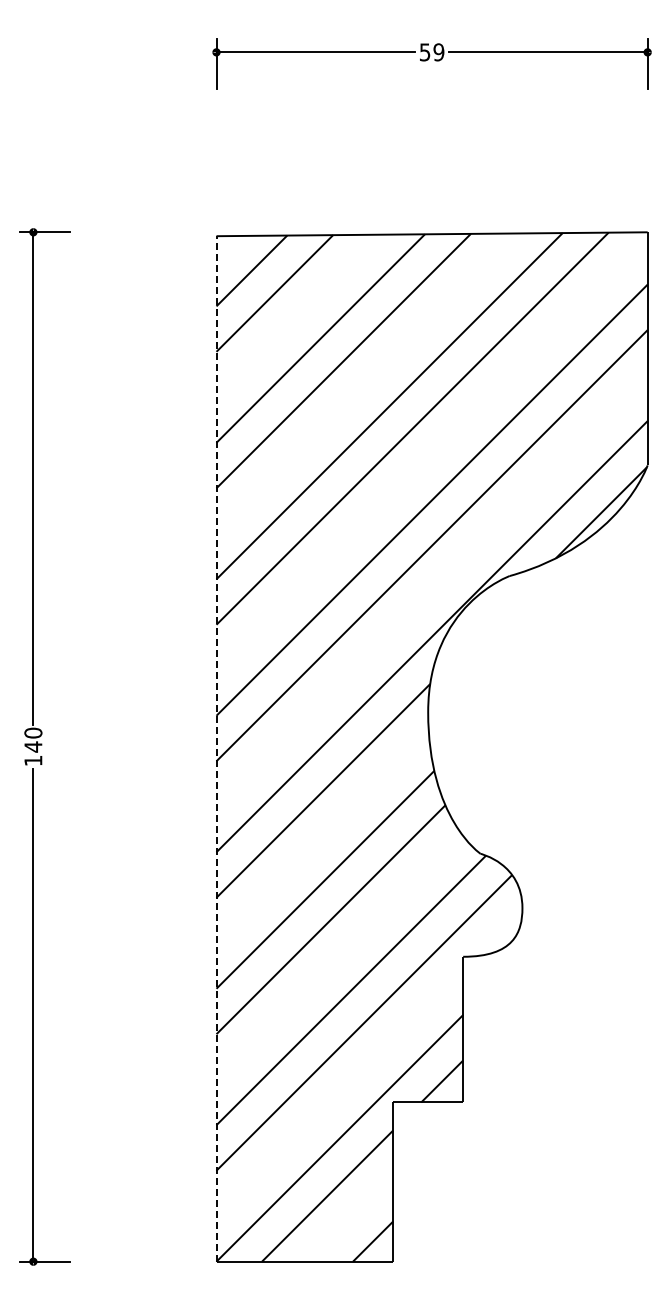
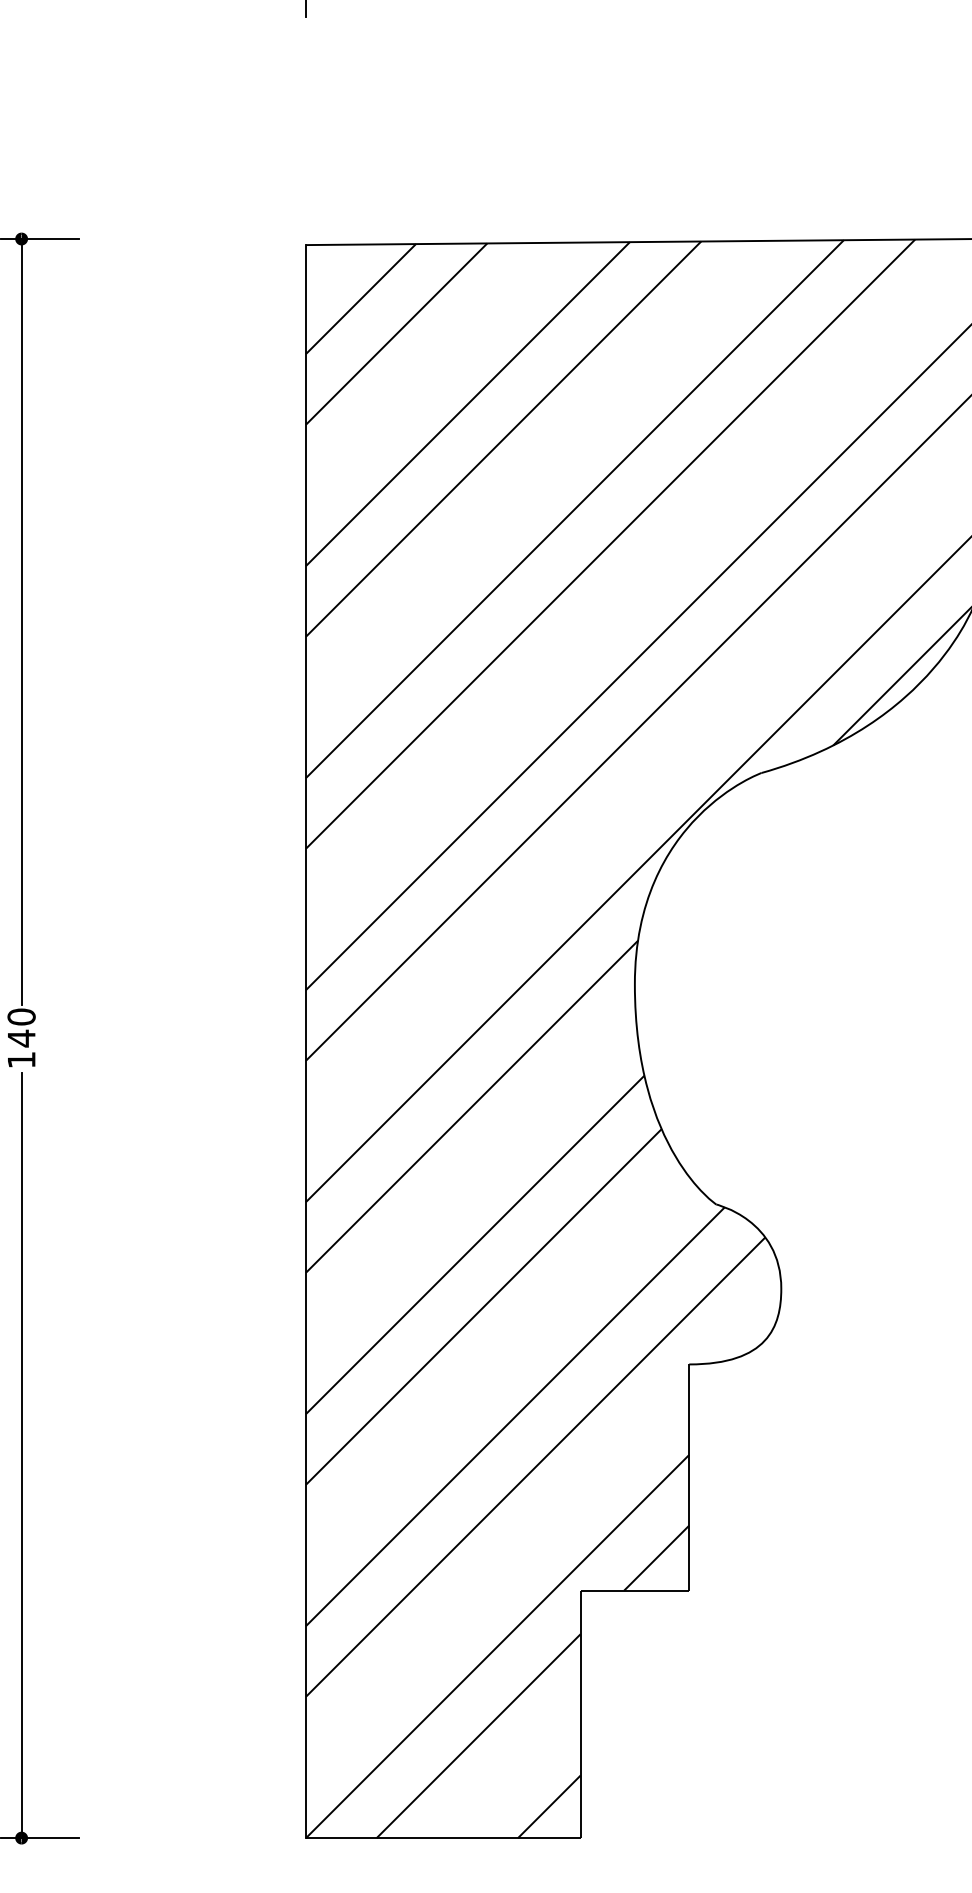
line: (216, 748) -> (306, 1040), dashed -> solid

